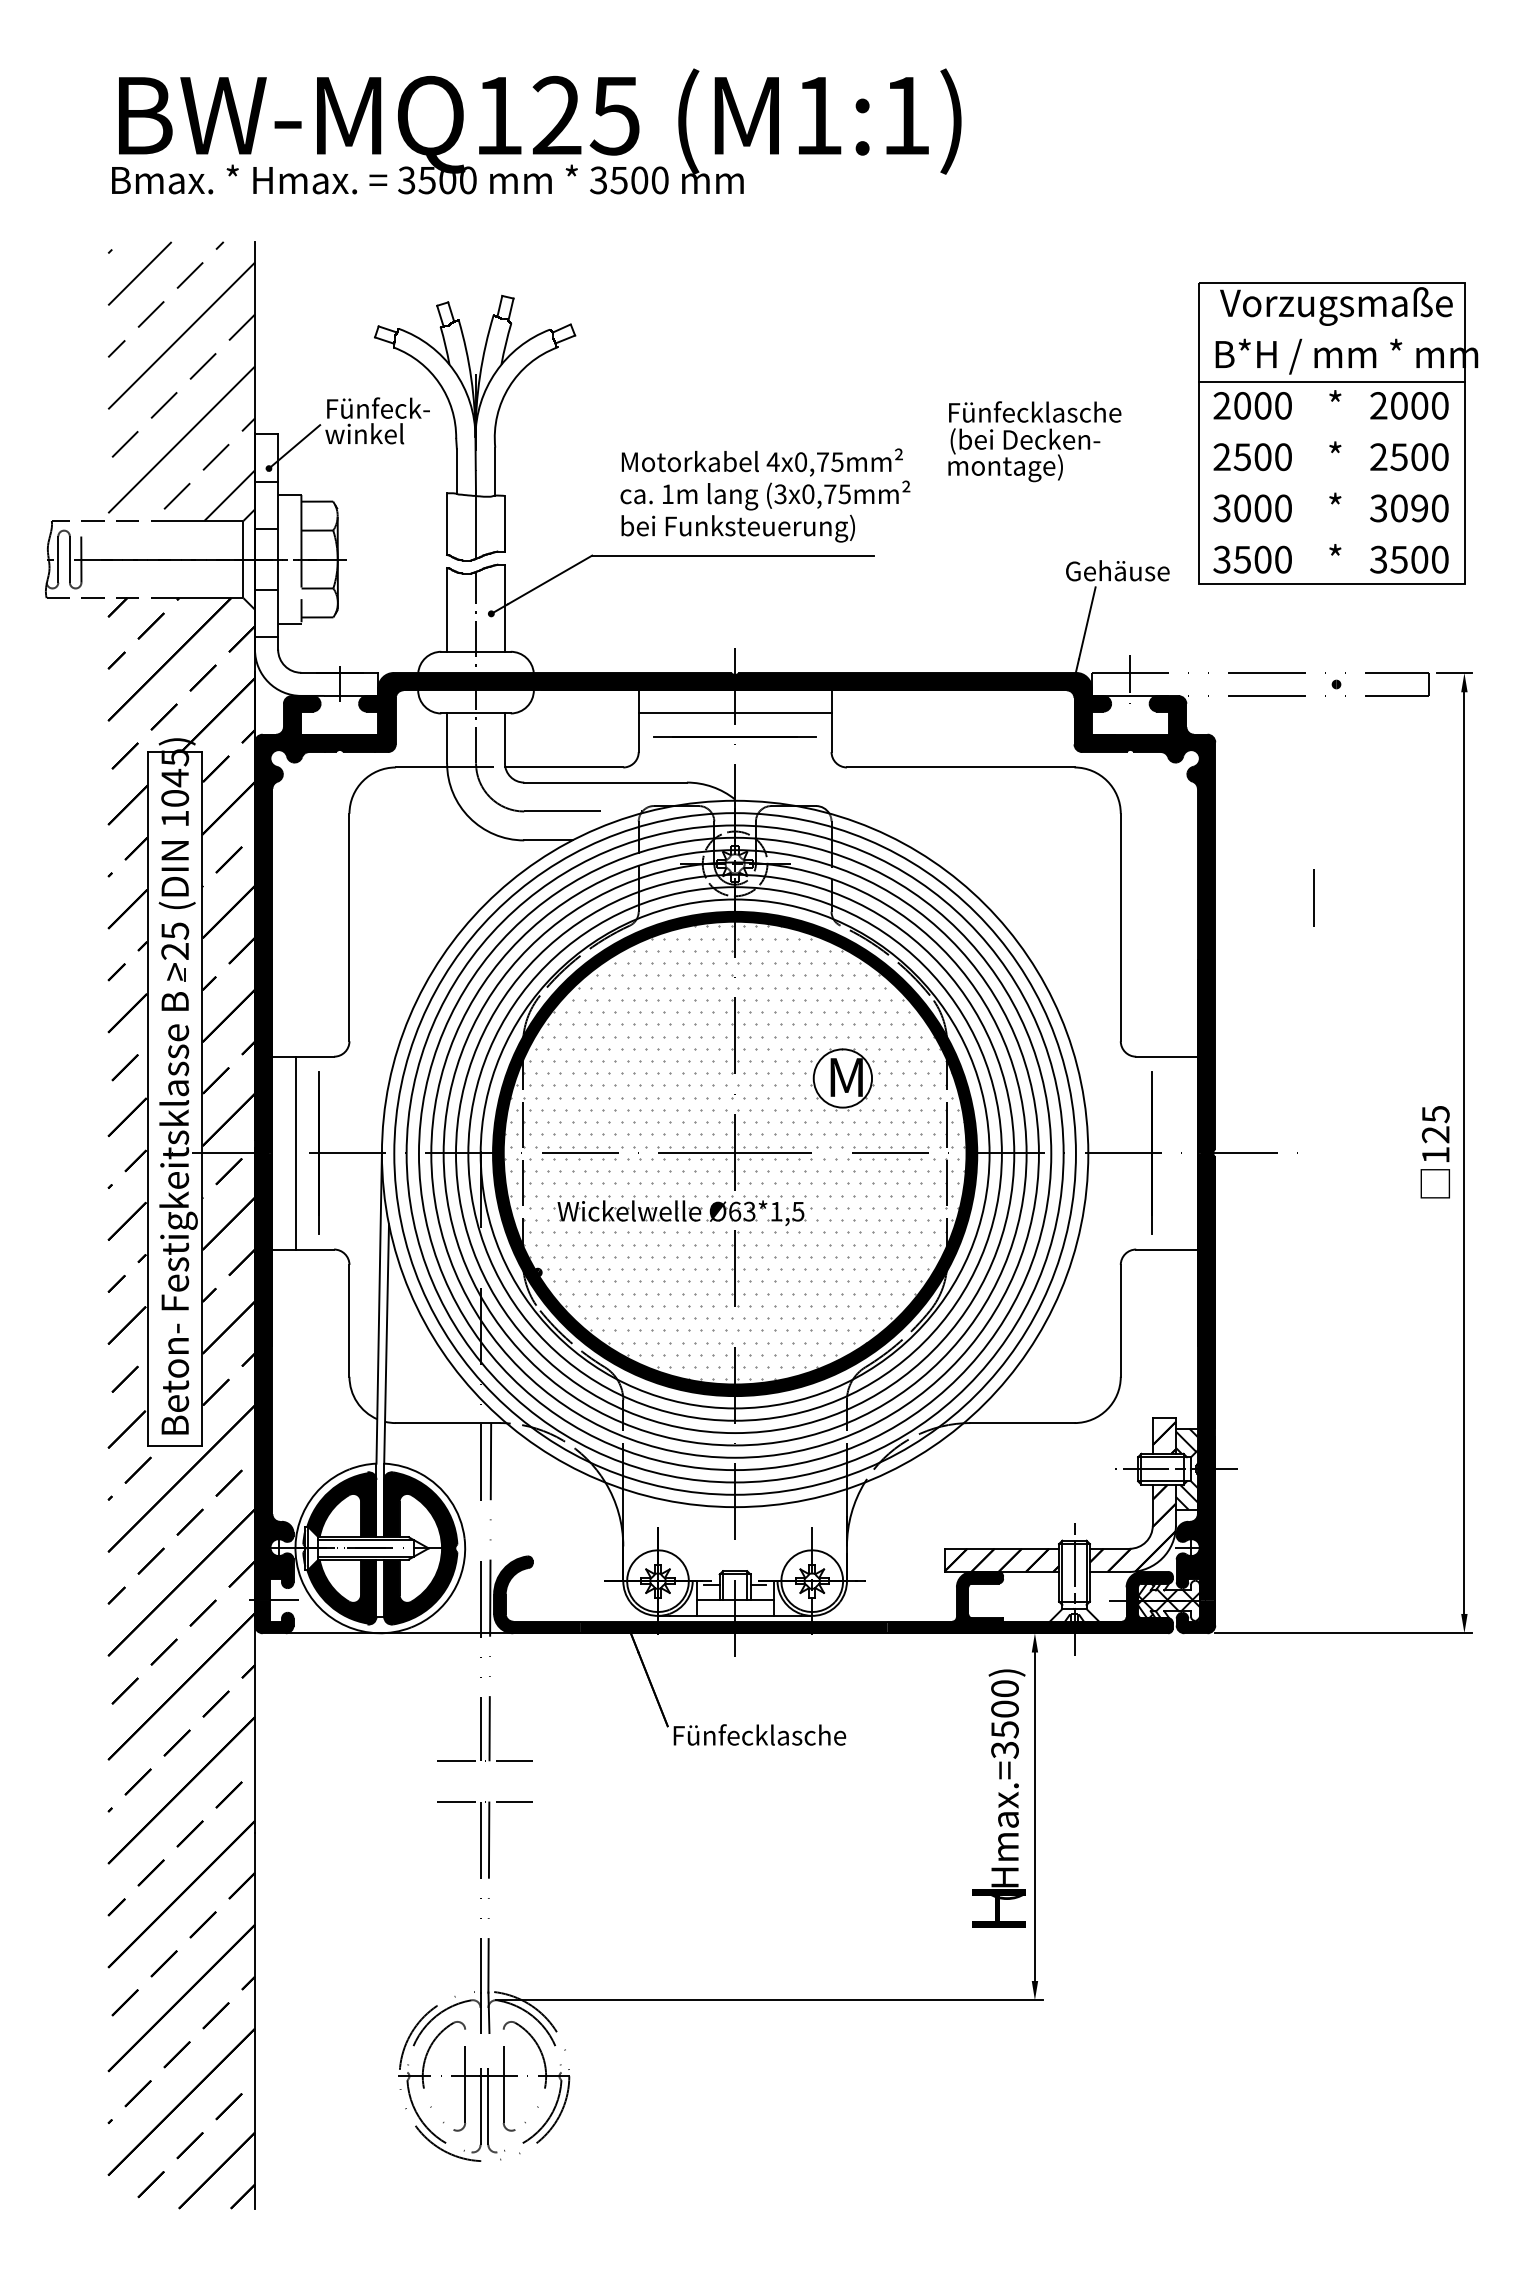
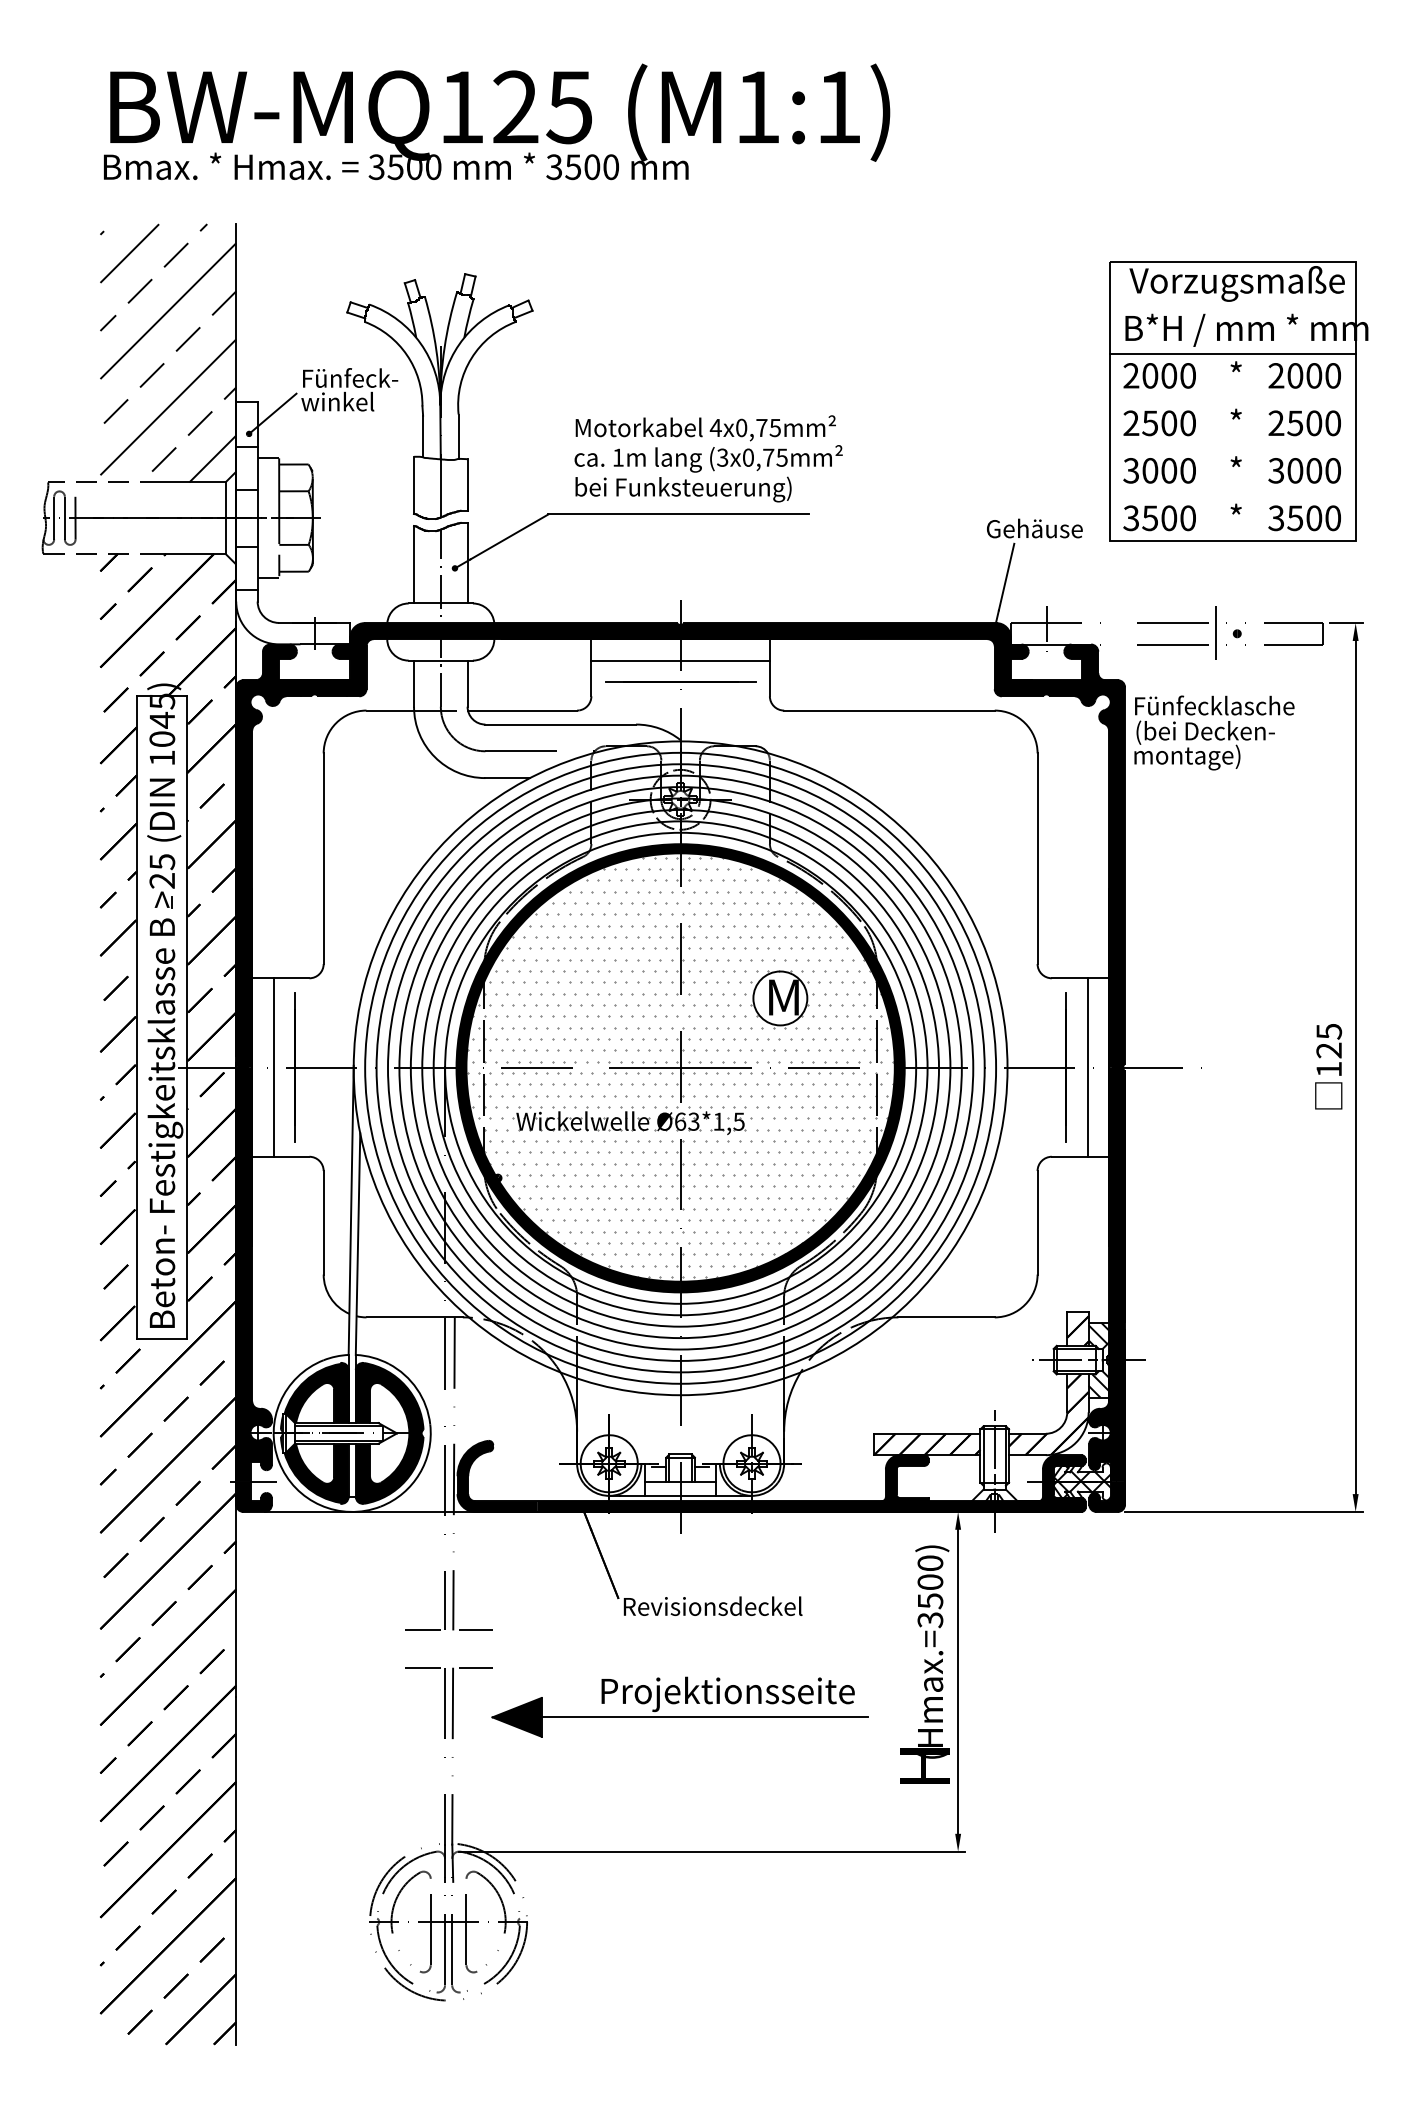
text: (1034, 441) -> (1214, 732), moved
text: (1419, 508) -> (1314, 470), 3090 -> 3000
line: (1313, 897) -> (1215, 632), moved
line: (1174, 1152) -> (1087, 1066), added
text: (771, 1734) -> (714, 1605), Fünfecklasche -> Revisionsdeckel
part: (733, 1844) -> (679, 1707), added

